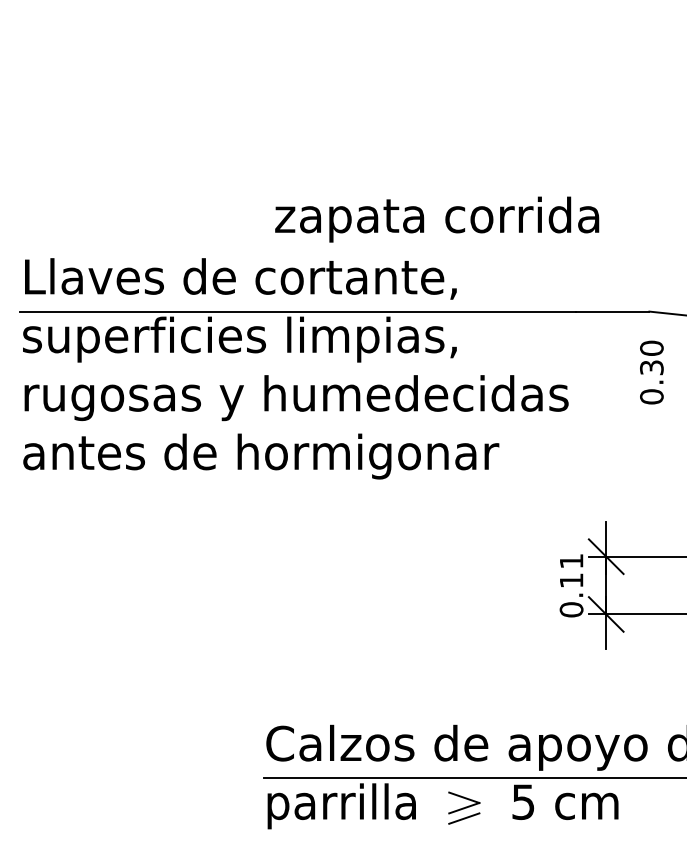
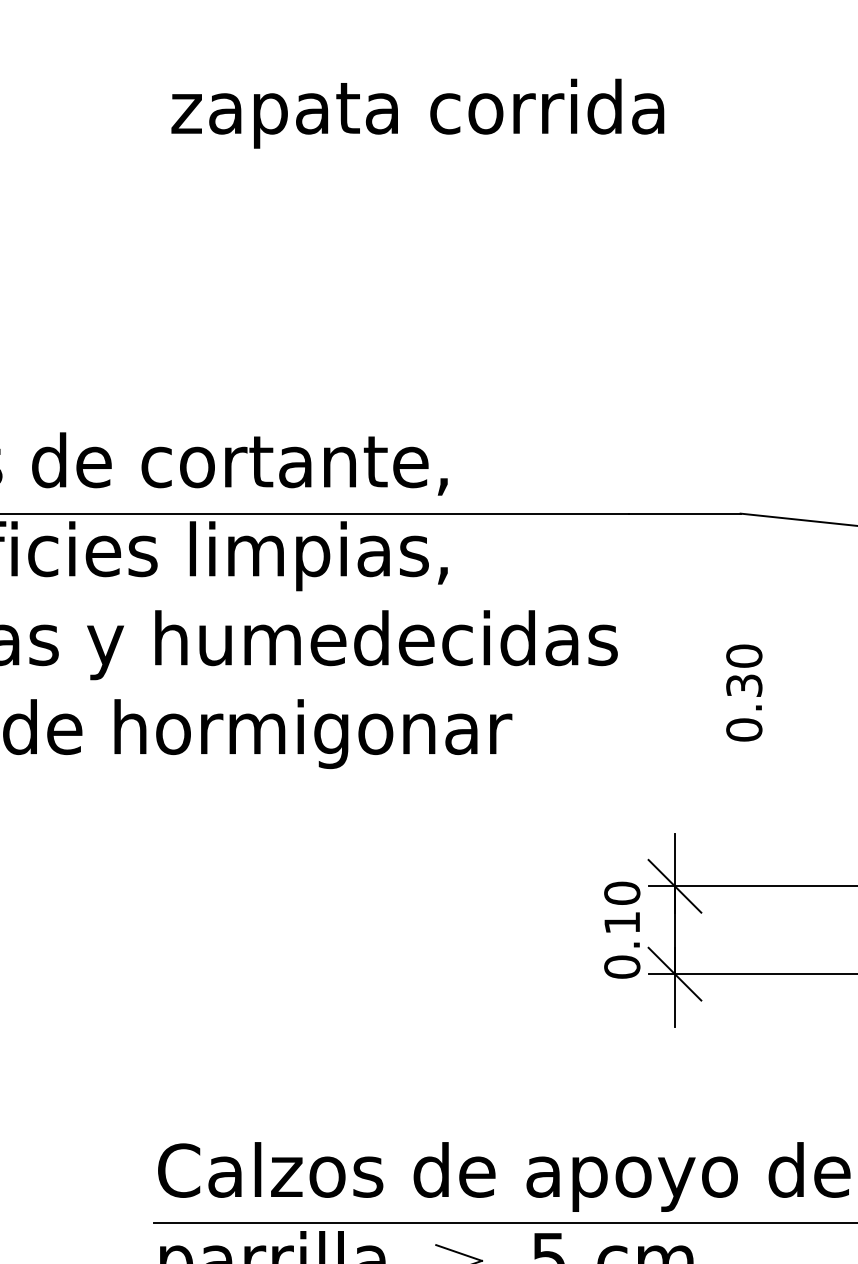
text: (437, 219) -> (418, 113), moved
text: (651, 372) -> (743, 692), moved
text: (571, 560) -> (622, 892), 0.11 -> 0.10

